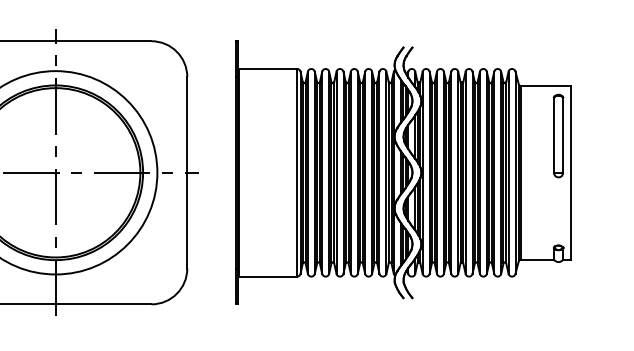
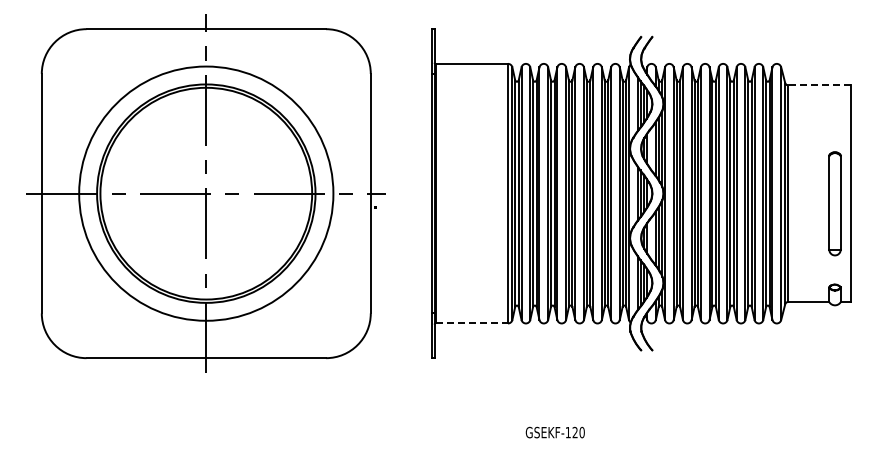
line: (546, 86) -> (819, 85), solid -> dashed
part: (558, 135) -> (834, 203), moved
line: (268, 276) -> (472, 323), solid -> dashed

